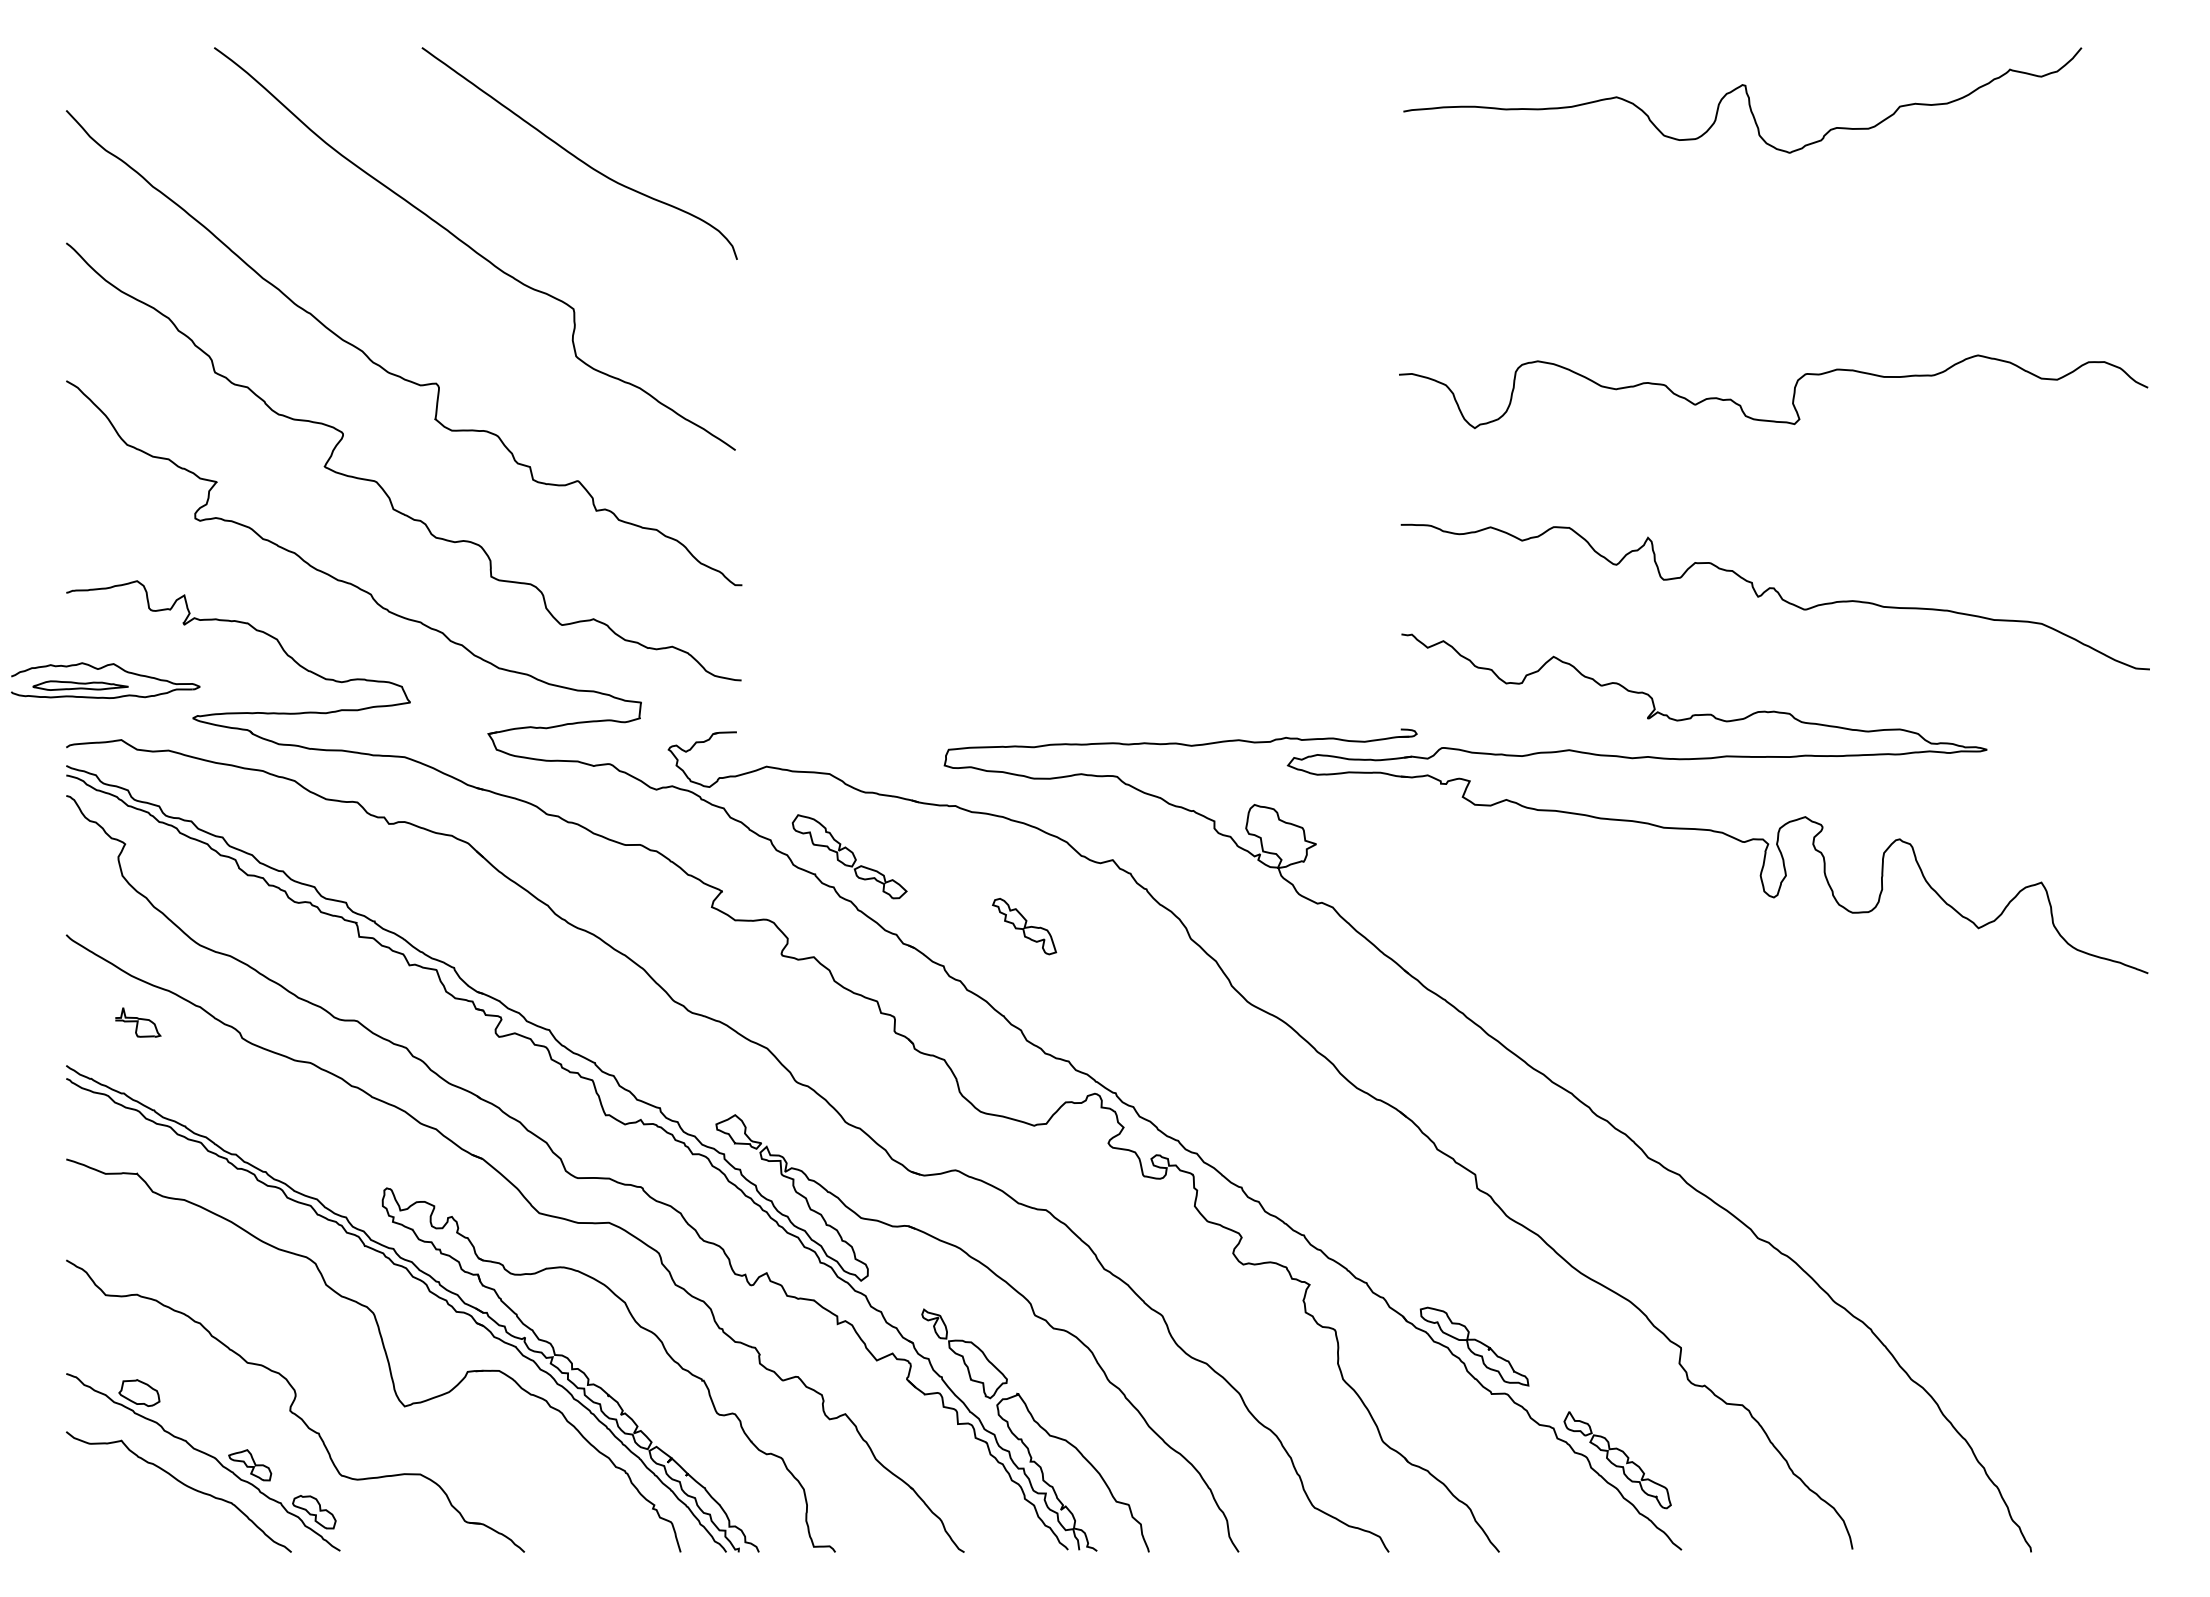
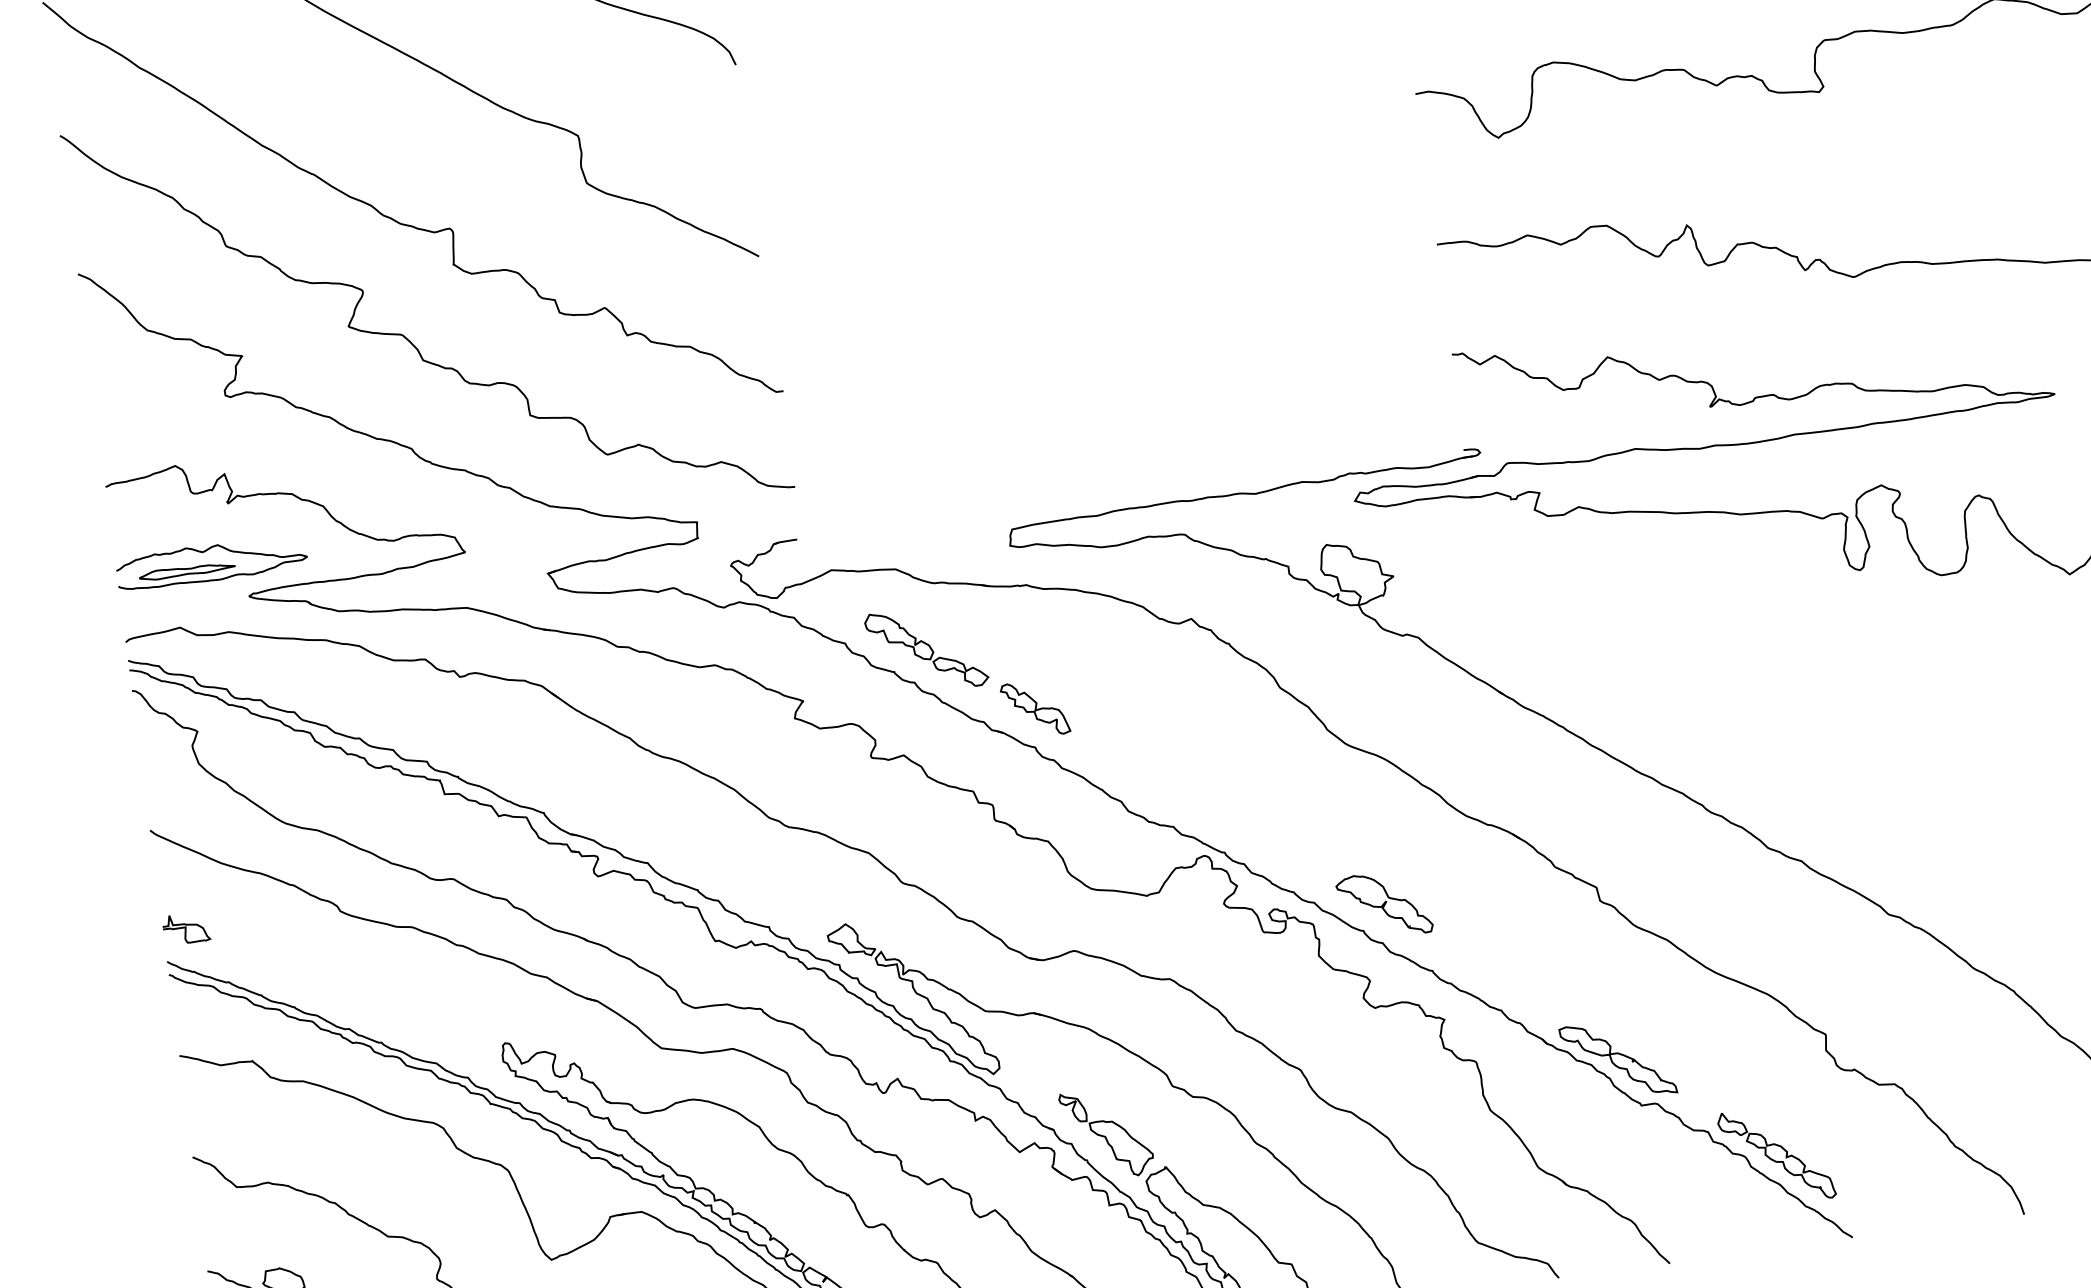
part: (105, 680) -> (211, 562), moved
part: (1024, 926) -> (1035, 708), moved
part: (138, 1022) -> (186, 928), moved
part: (1265, 1164) -> (1384, 904), added

